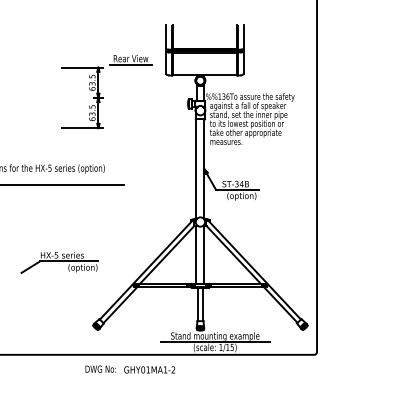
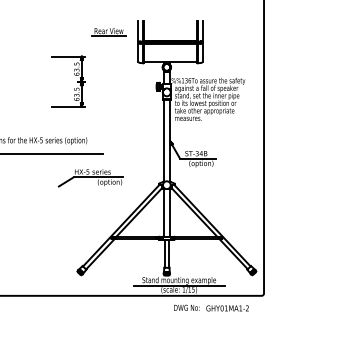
part: (130, 60) -> (108, 32), moved
part: (59, 263) -> (90, 178), moved
text: (130, 368) -> (211, 307), moved

